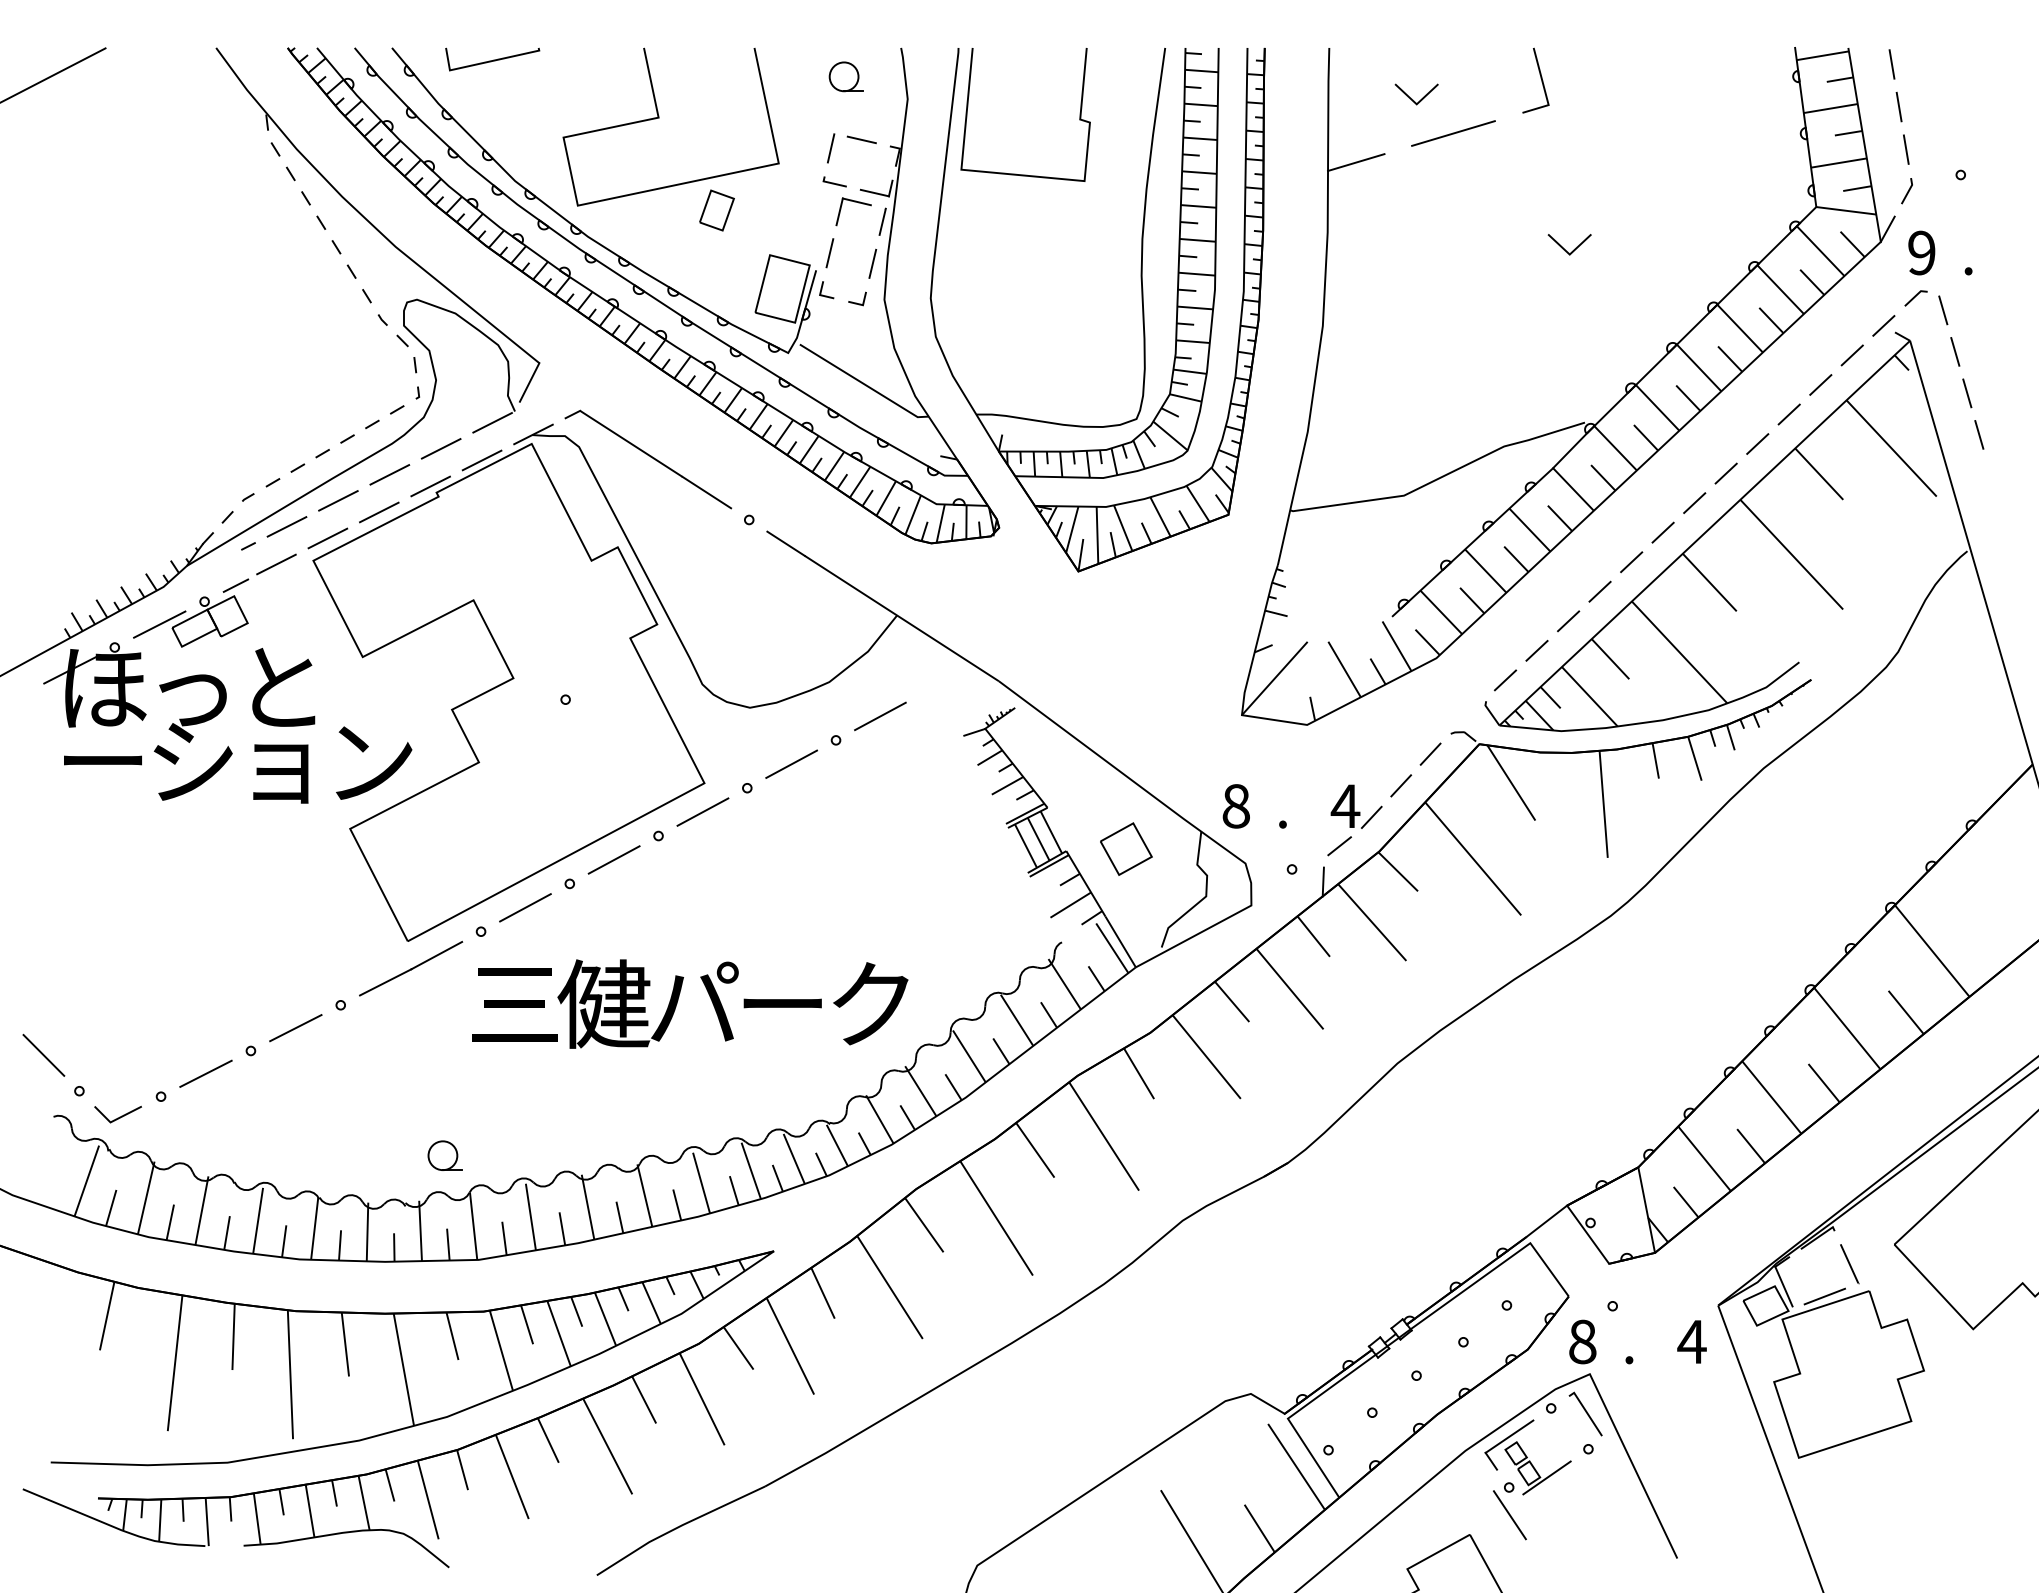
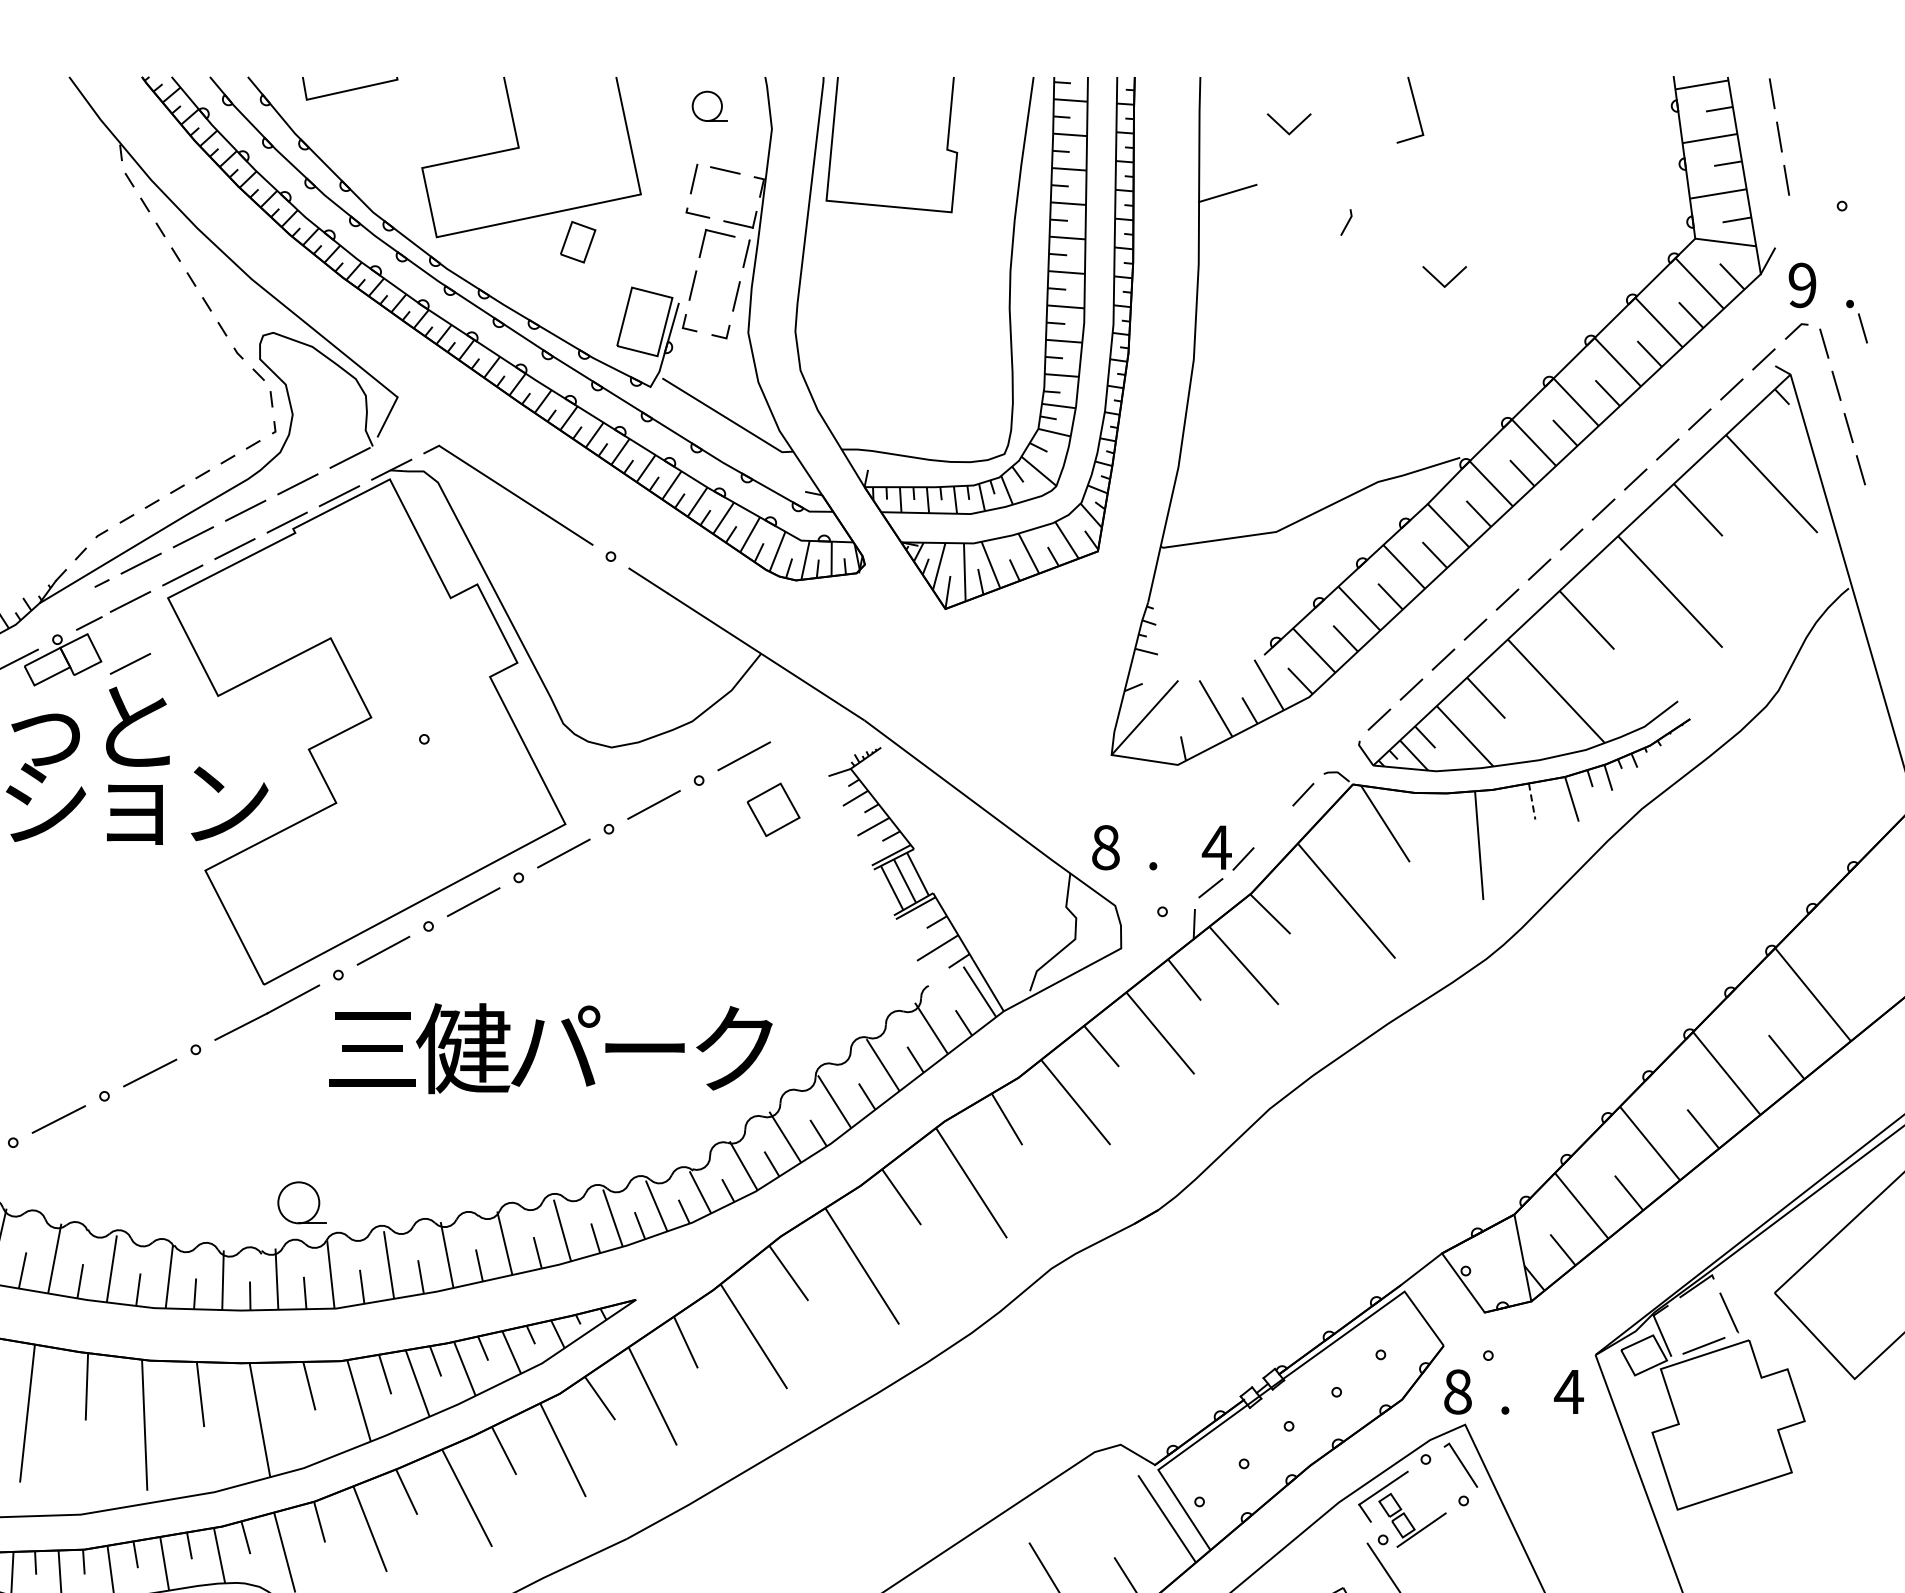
line: (1453, 133) -> (1326, 163), removed
line: (1907, 191) -> (1346, 222), moved
line: (1981, 295) -> (1863, 328), added
line: (276, 625) -> (130, 663), added
line: (1655, 761) -> (1531, 802), solid -> dashed
line: (1401, 785) -> (1273, 826), removed
part: (1126, 848) -> (773, 809), moved
part: (444, 1155) -> (301, 1202), size x1.4

